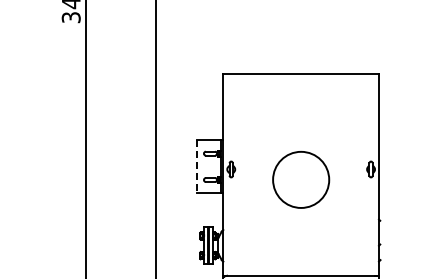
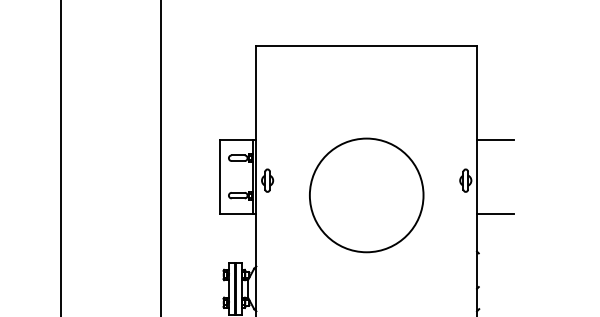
line: (391, 140) -> (494, 139), added
line: (197, 167) -> (219, 177), dashed -> solid
circle: (301, 179) -> (367, 194), size x1.43
line: (391, 193) -> (494, 214), added

